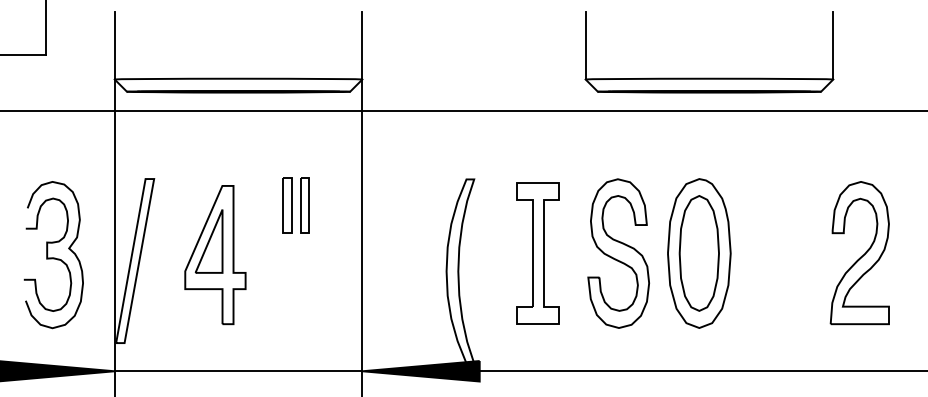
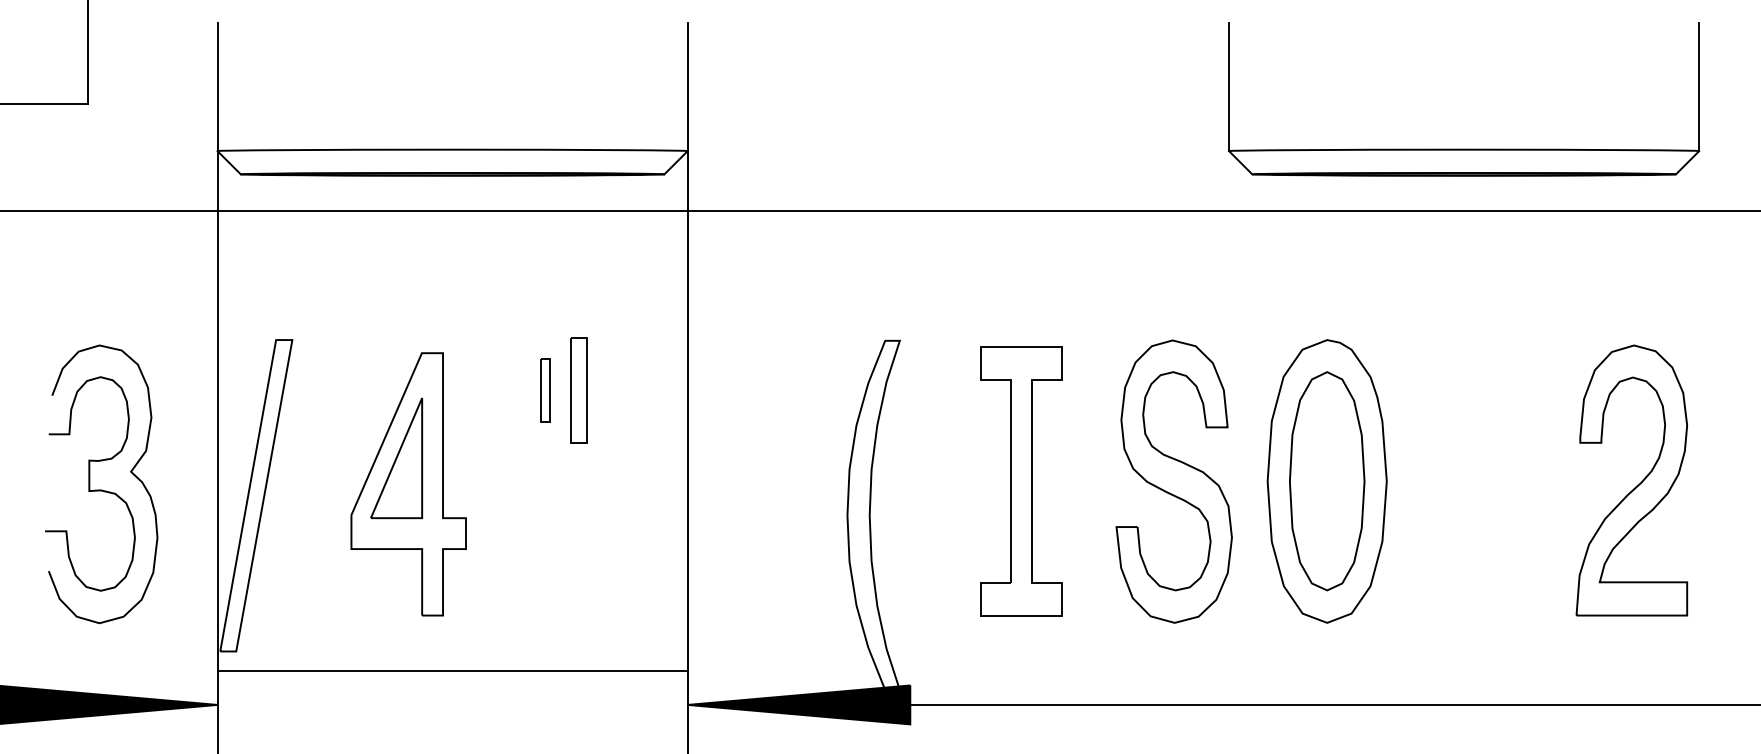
part: (709, 77) -> (1464, 147), moved
part: (287, 205) -> (545, 390), size x0.6
line: (238, 371) -> (452, 671), moved

